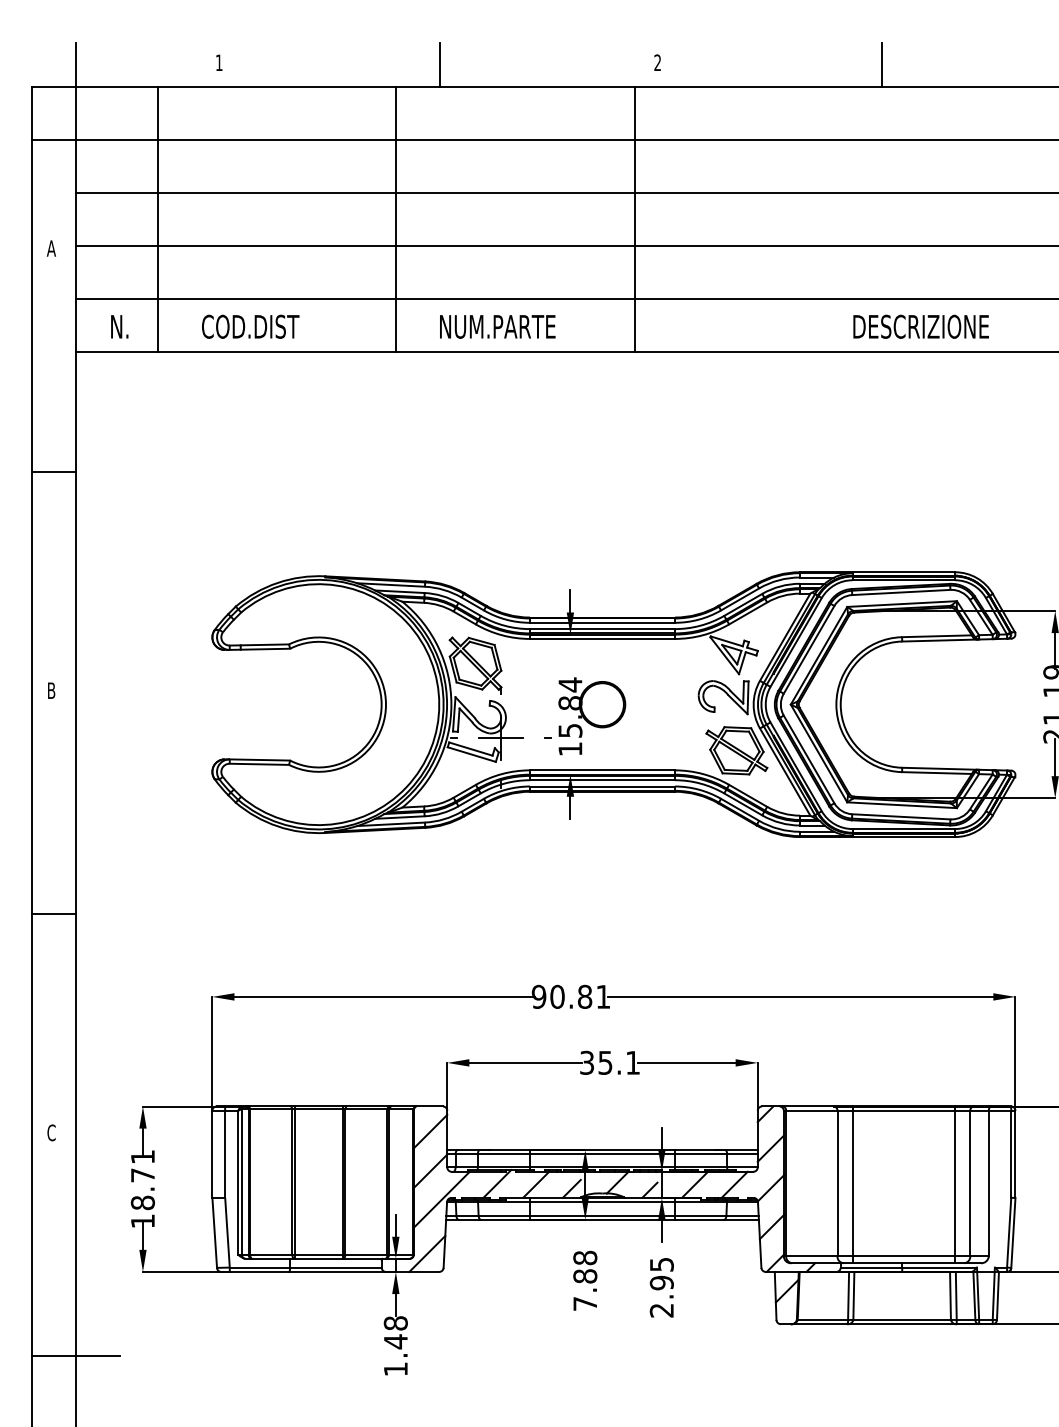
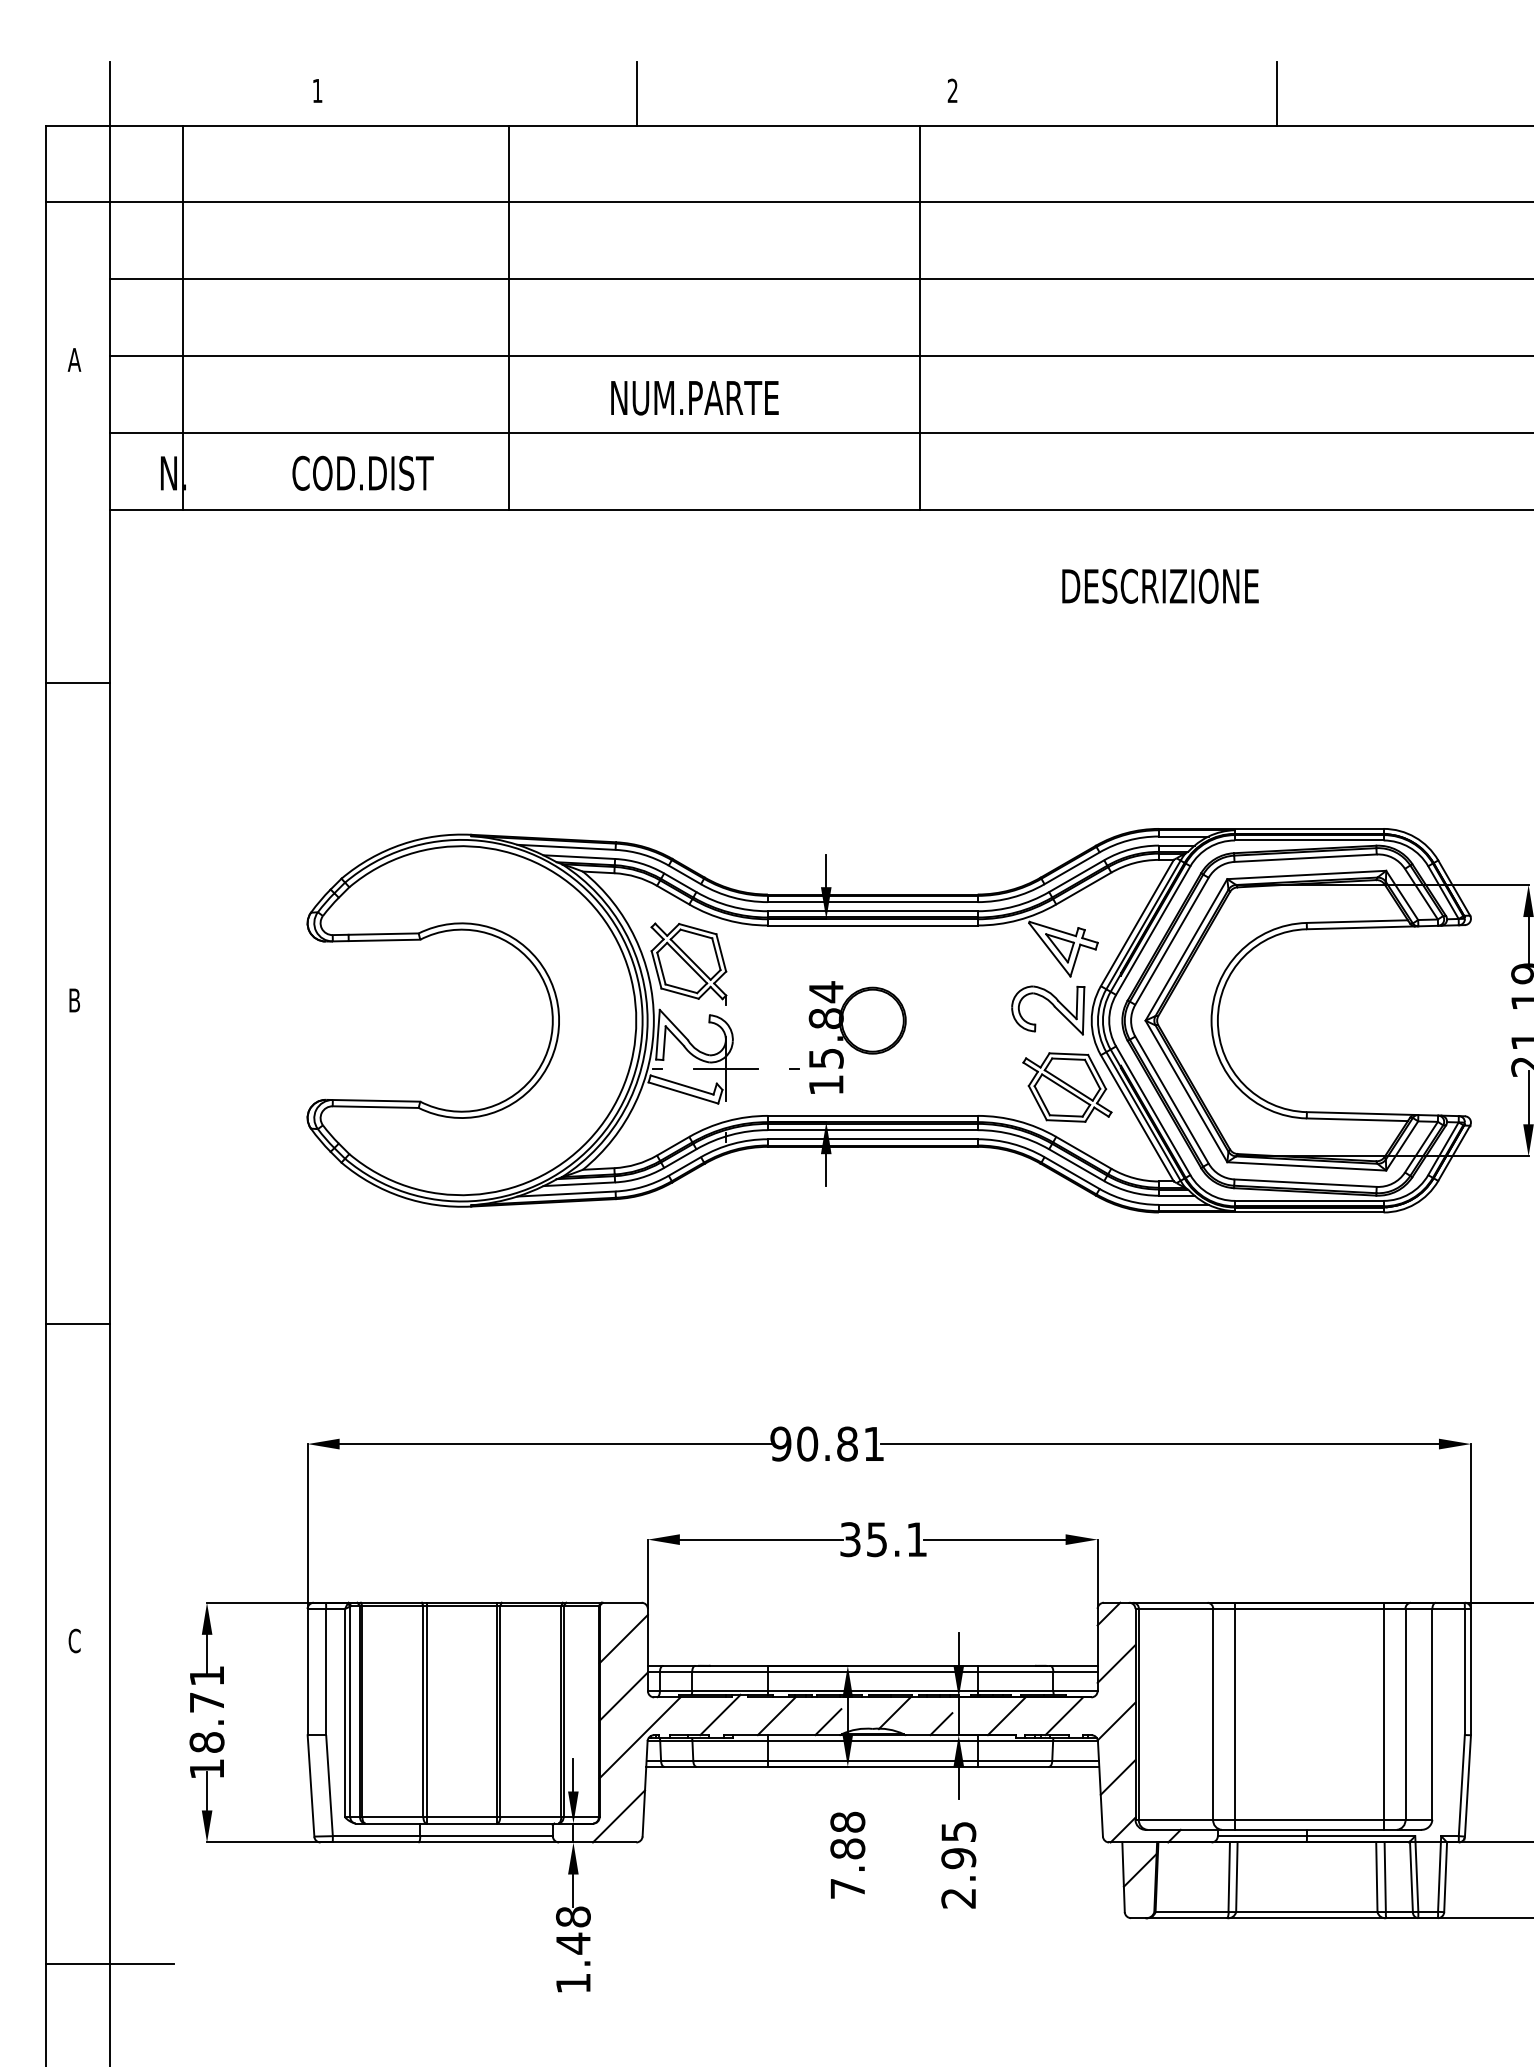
line: (158, 219) -> (183, 317), moved
line: (396, 219) -> (509, 317), moved
text: (497, 326) -> (694, 397), moved
text: (920, 326) -> (1159, 585), moved

